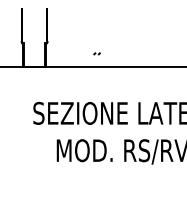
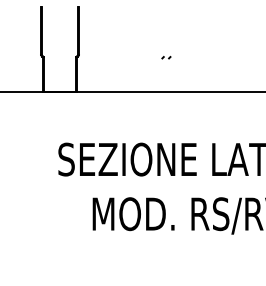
part: (96, 53) -> (165, 57), moved

